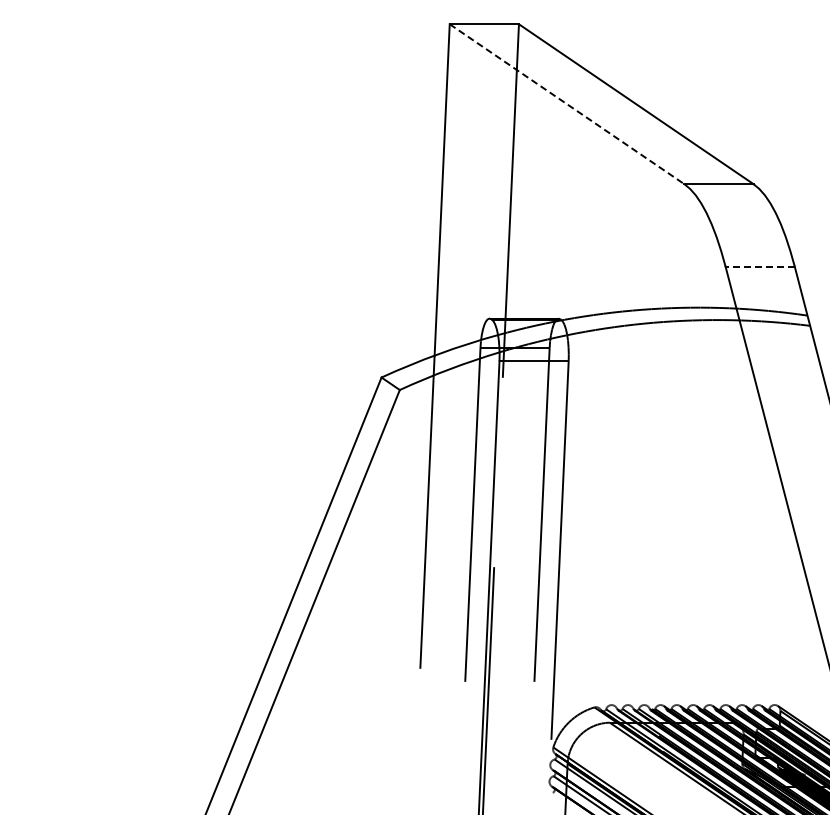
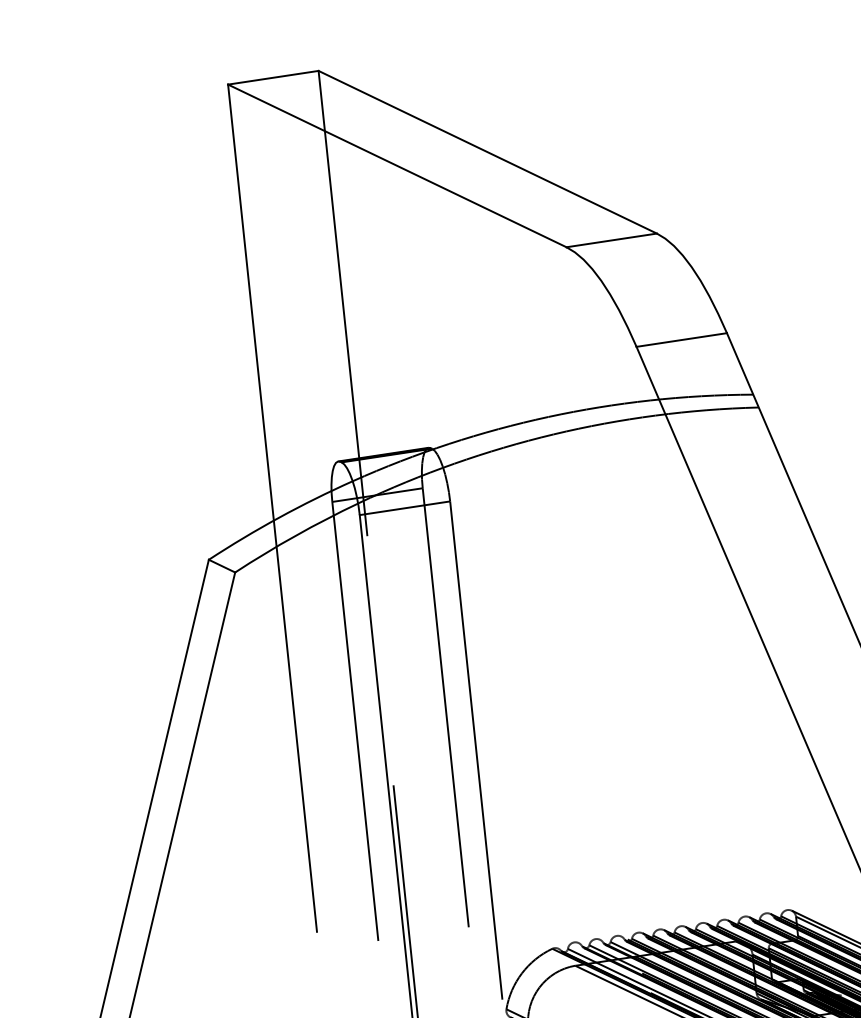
line: (567, 104) -> (397, 166), dashed -> solid
line: (760, 266) -> (682, 339), dashed -> solid

